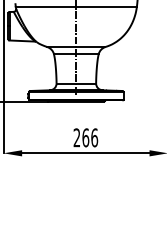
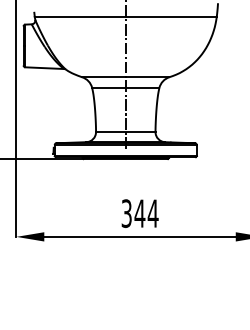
text: (85, 137) -> (139, 213), 266 -> 344

